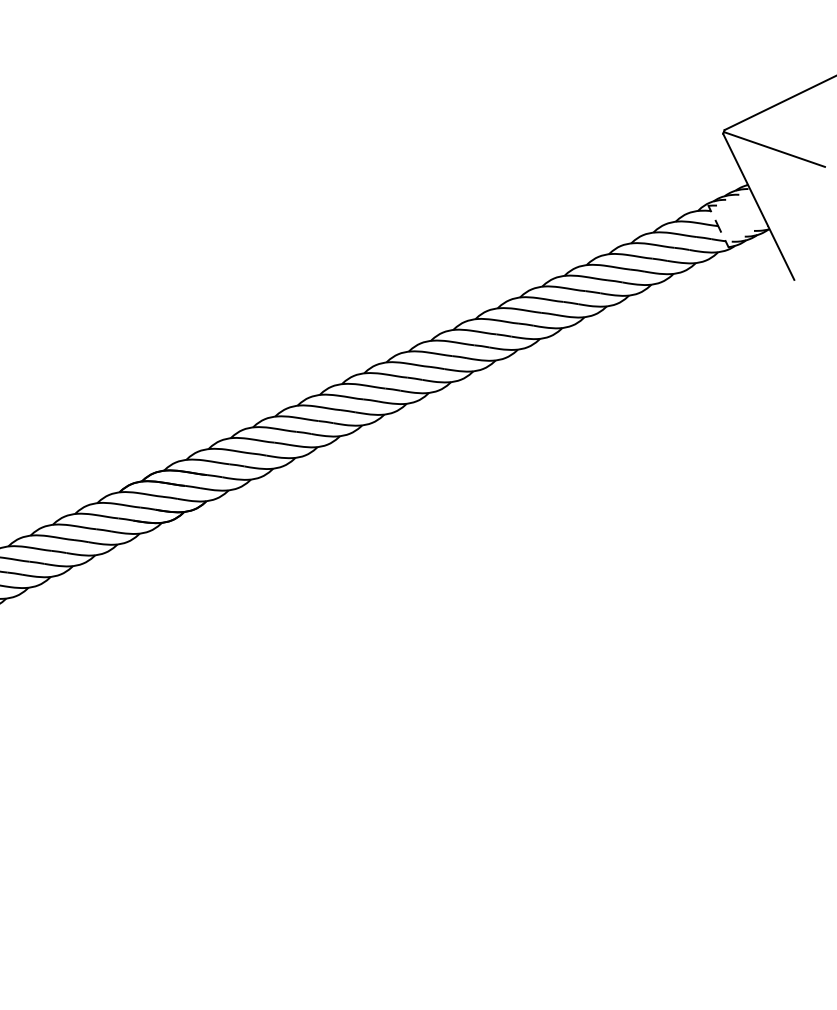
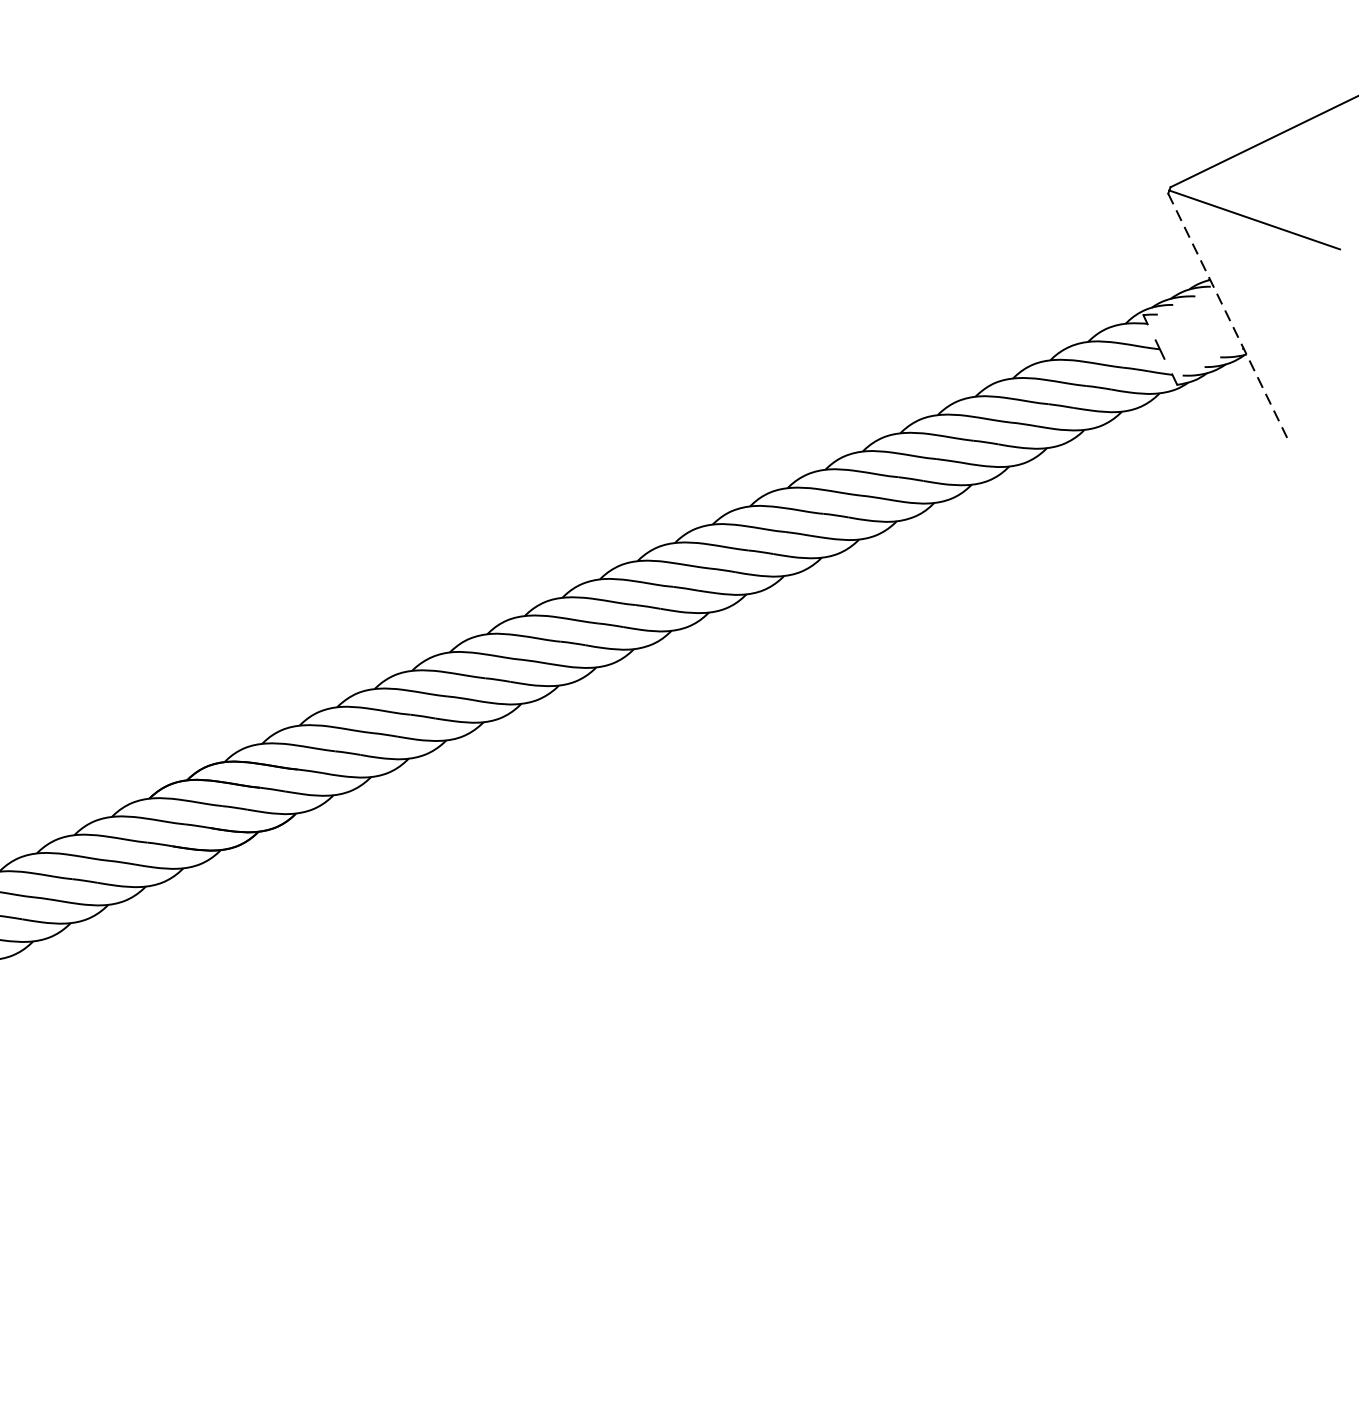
line: (758, 207) -> (1227, 317), solid -> dashed

